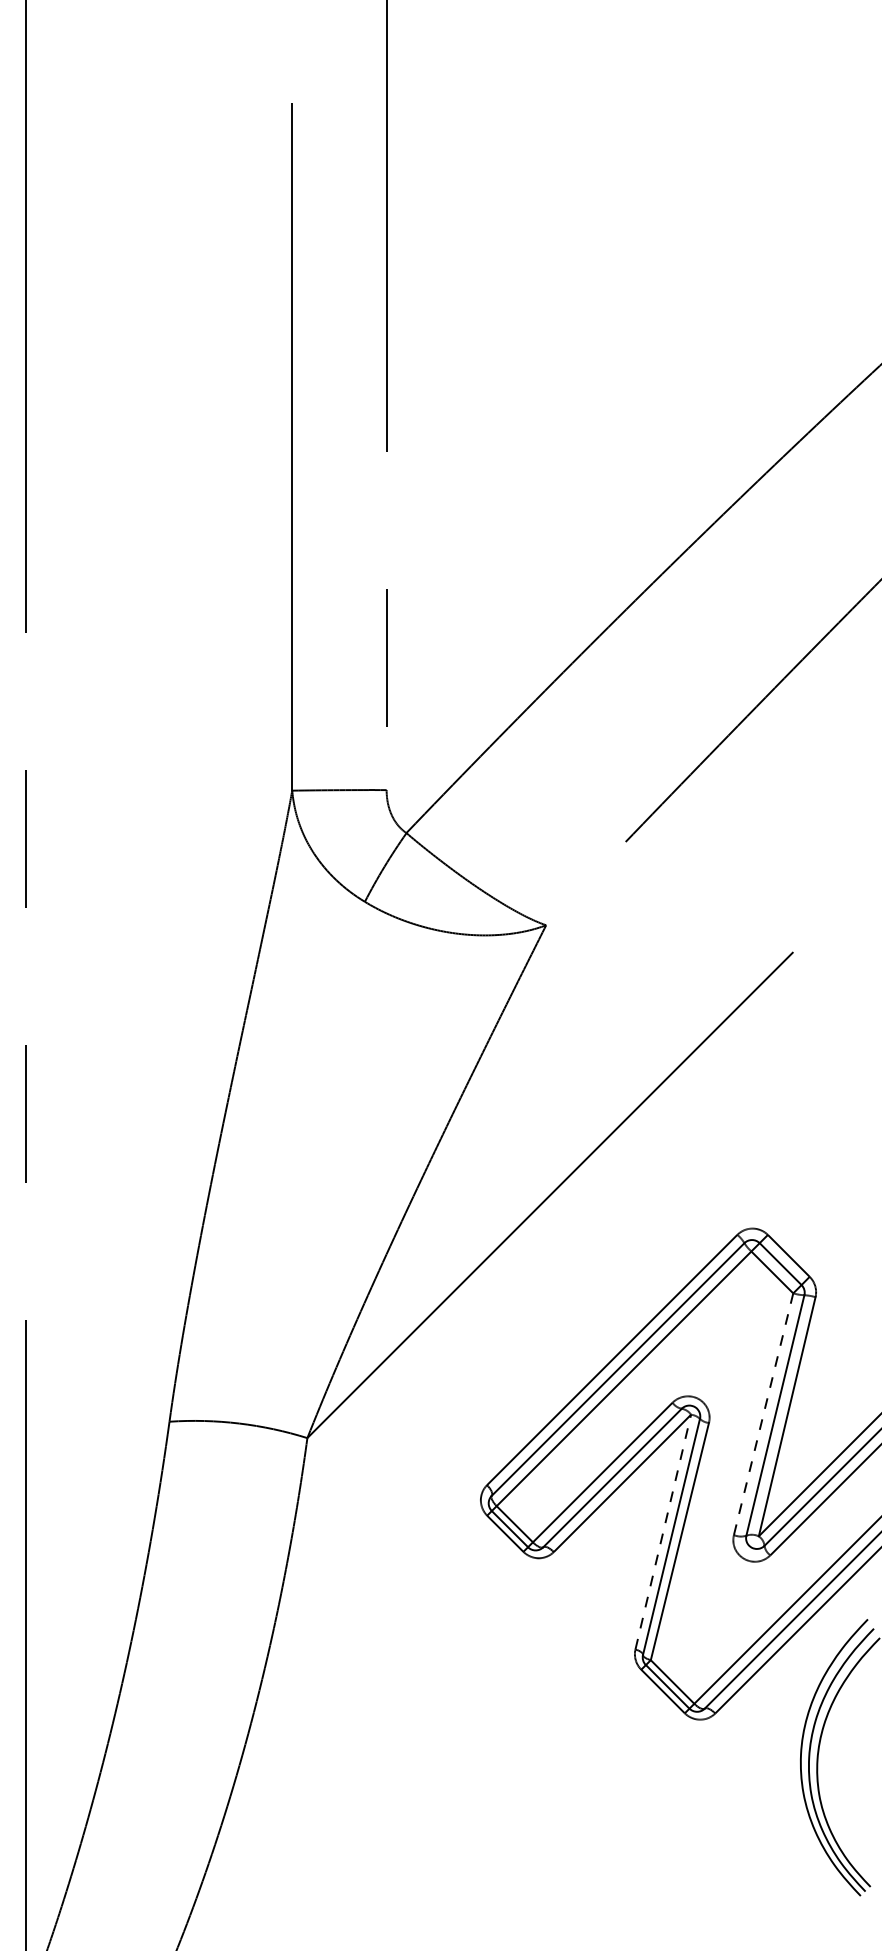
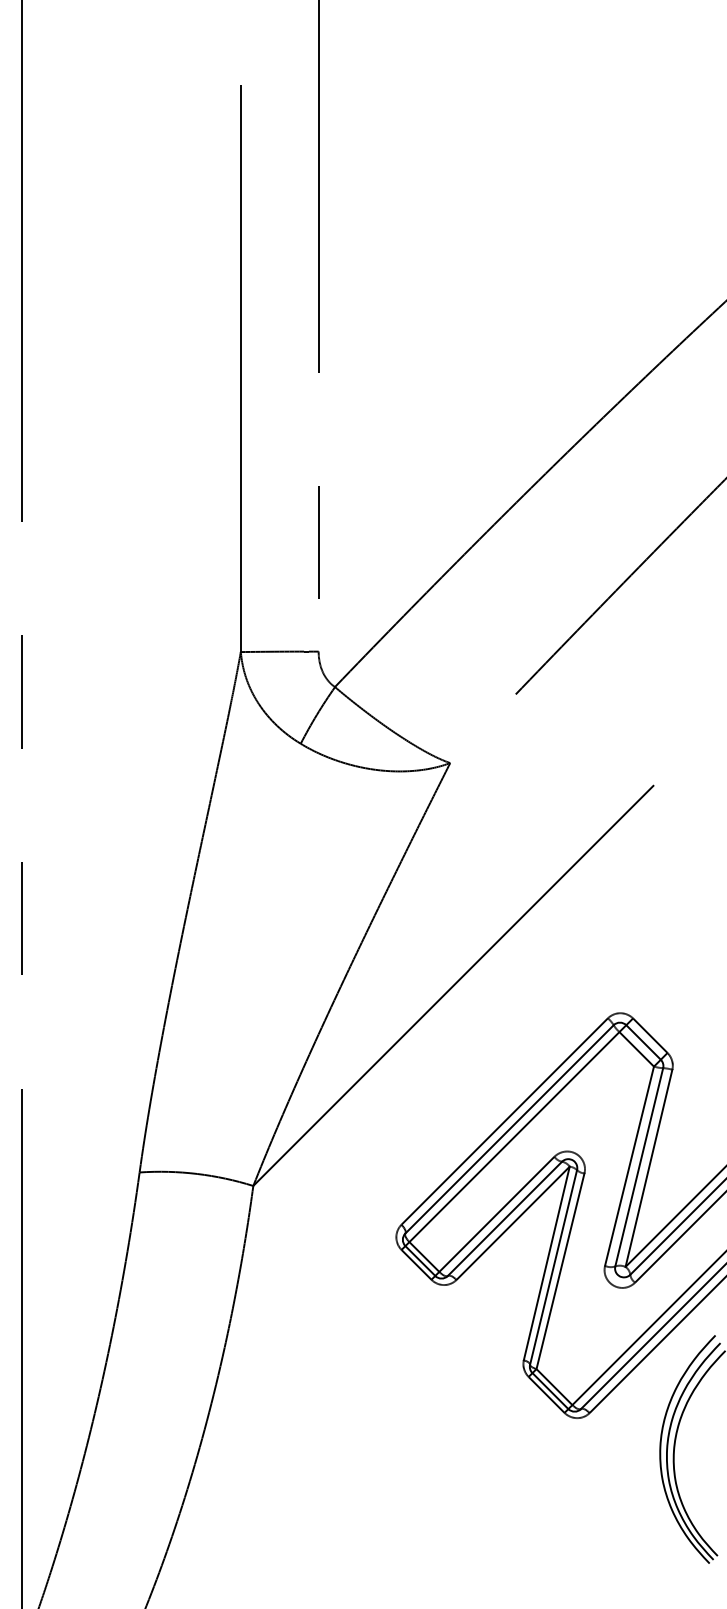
line: (763, 1414) -> (629, 1166), dashed -> solid
line: (662, 1530) -> (546, 1262), dashed -> solid

